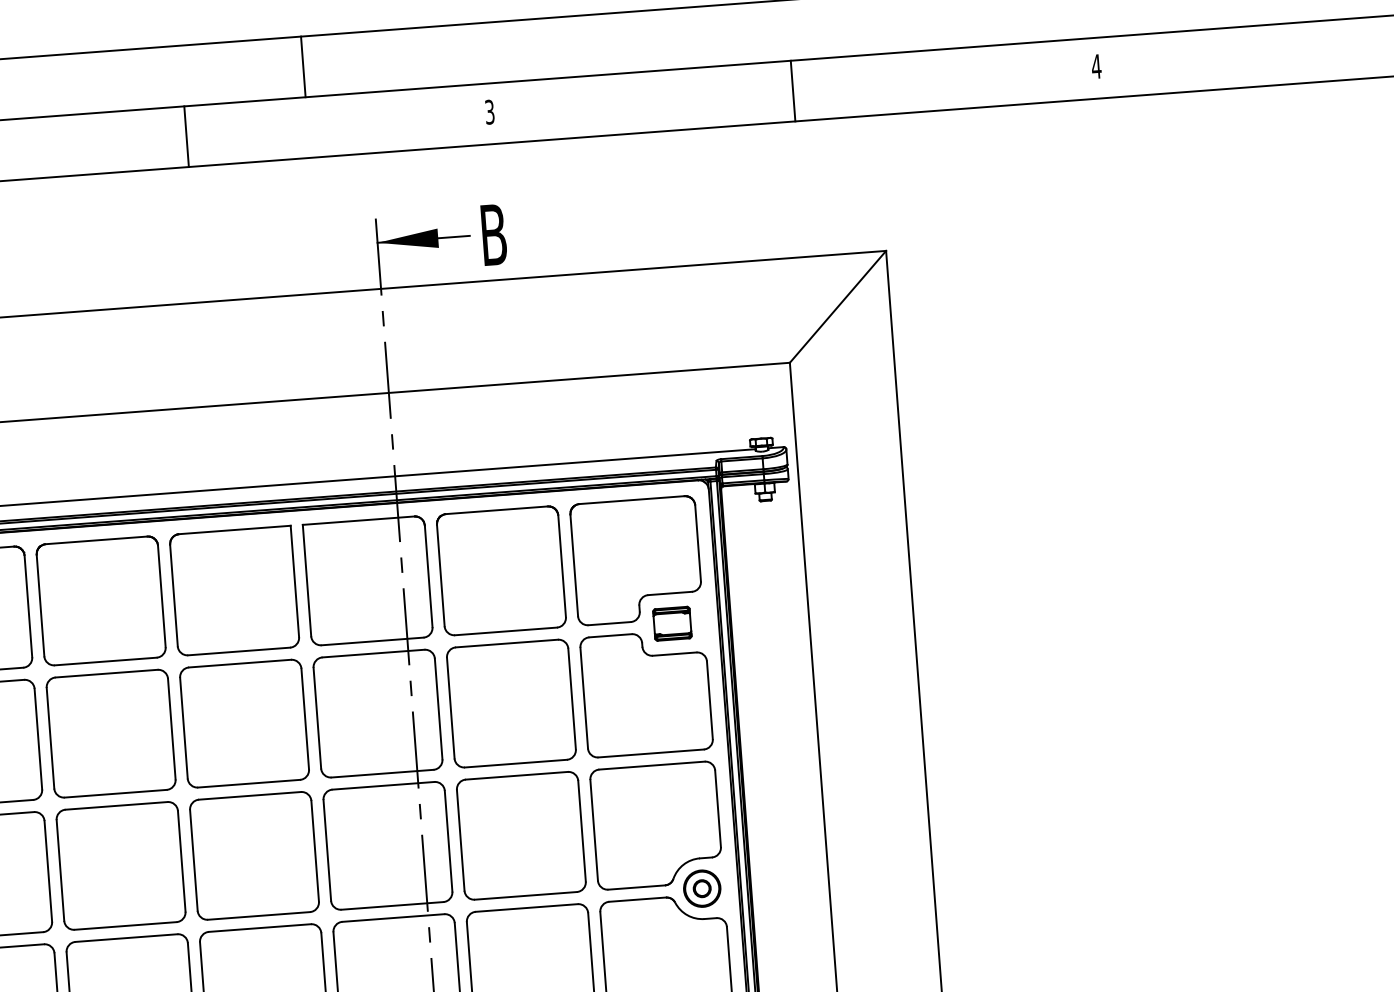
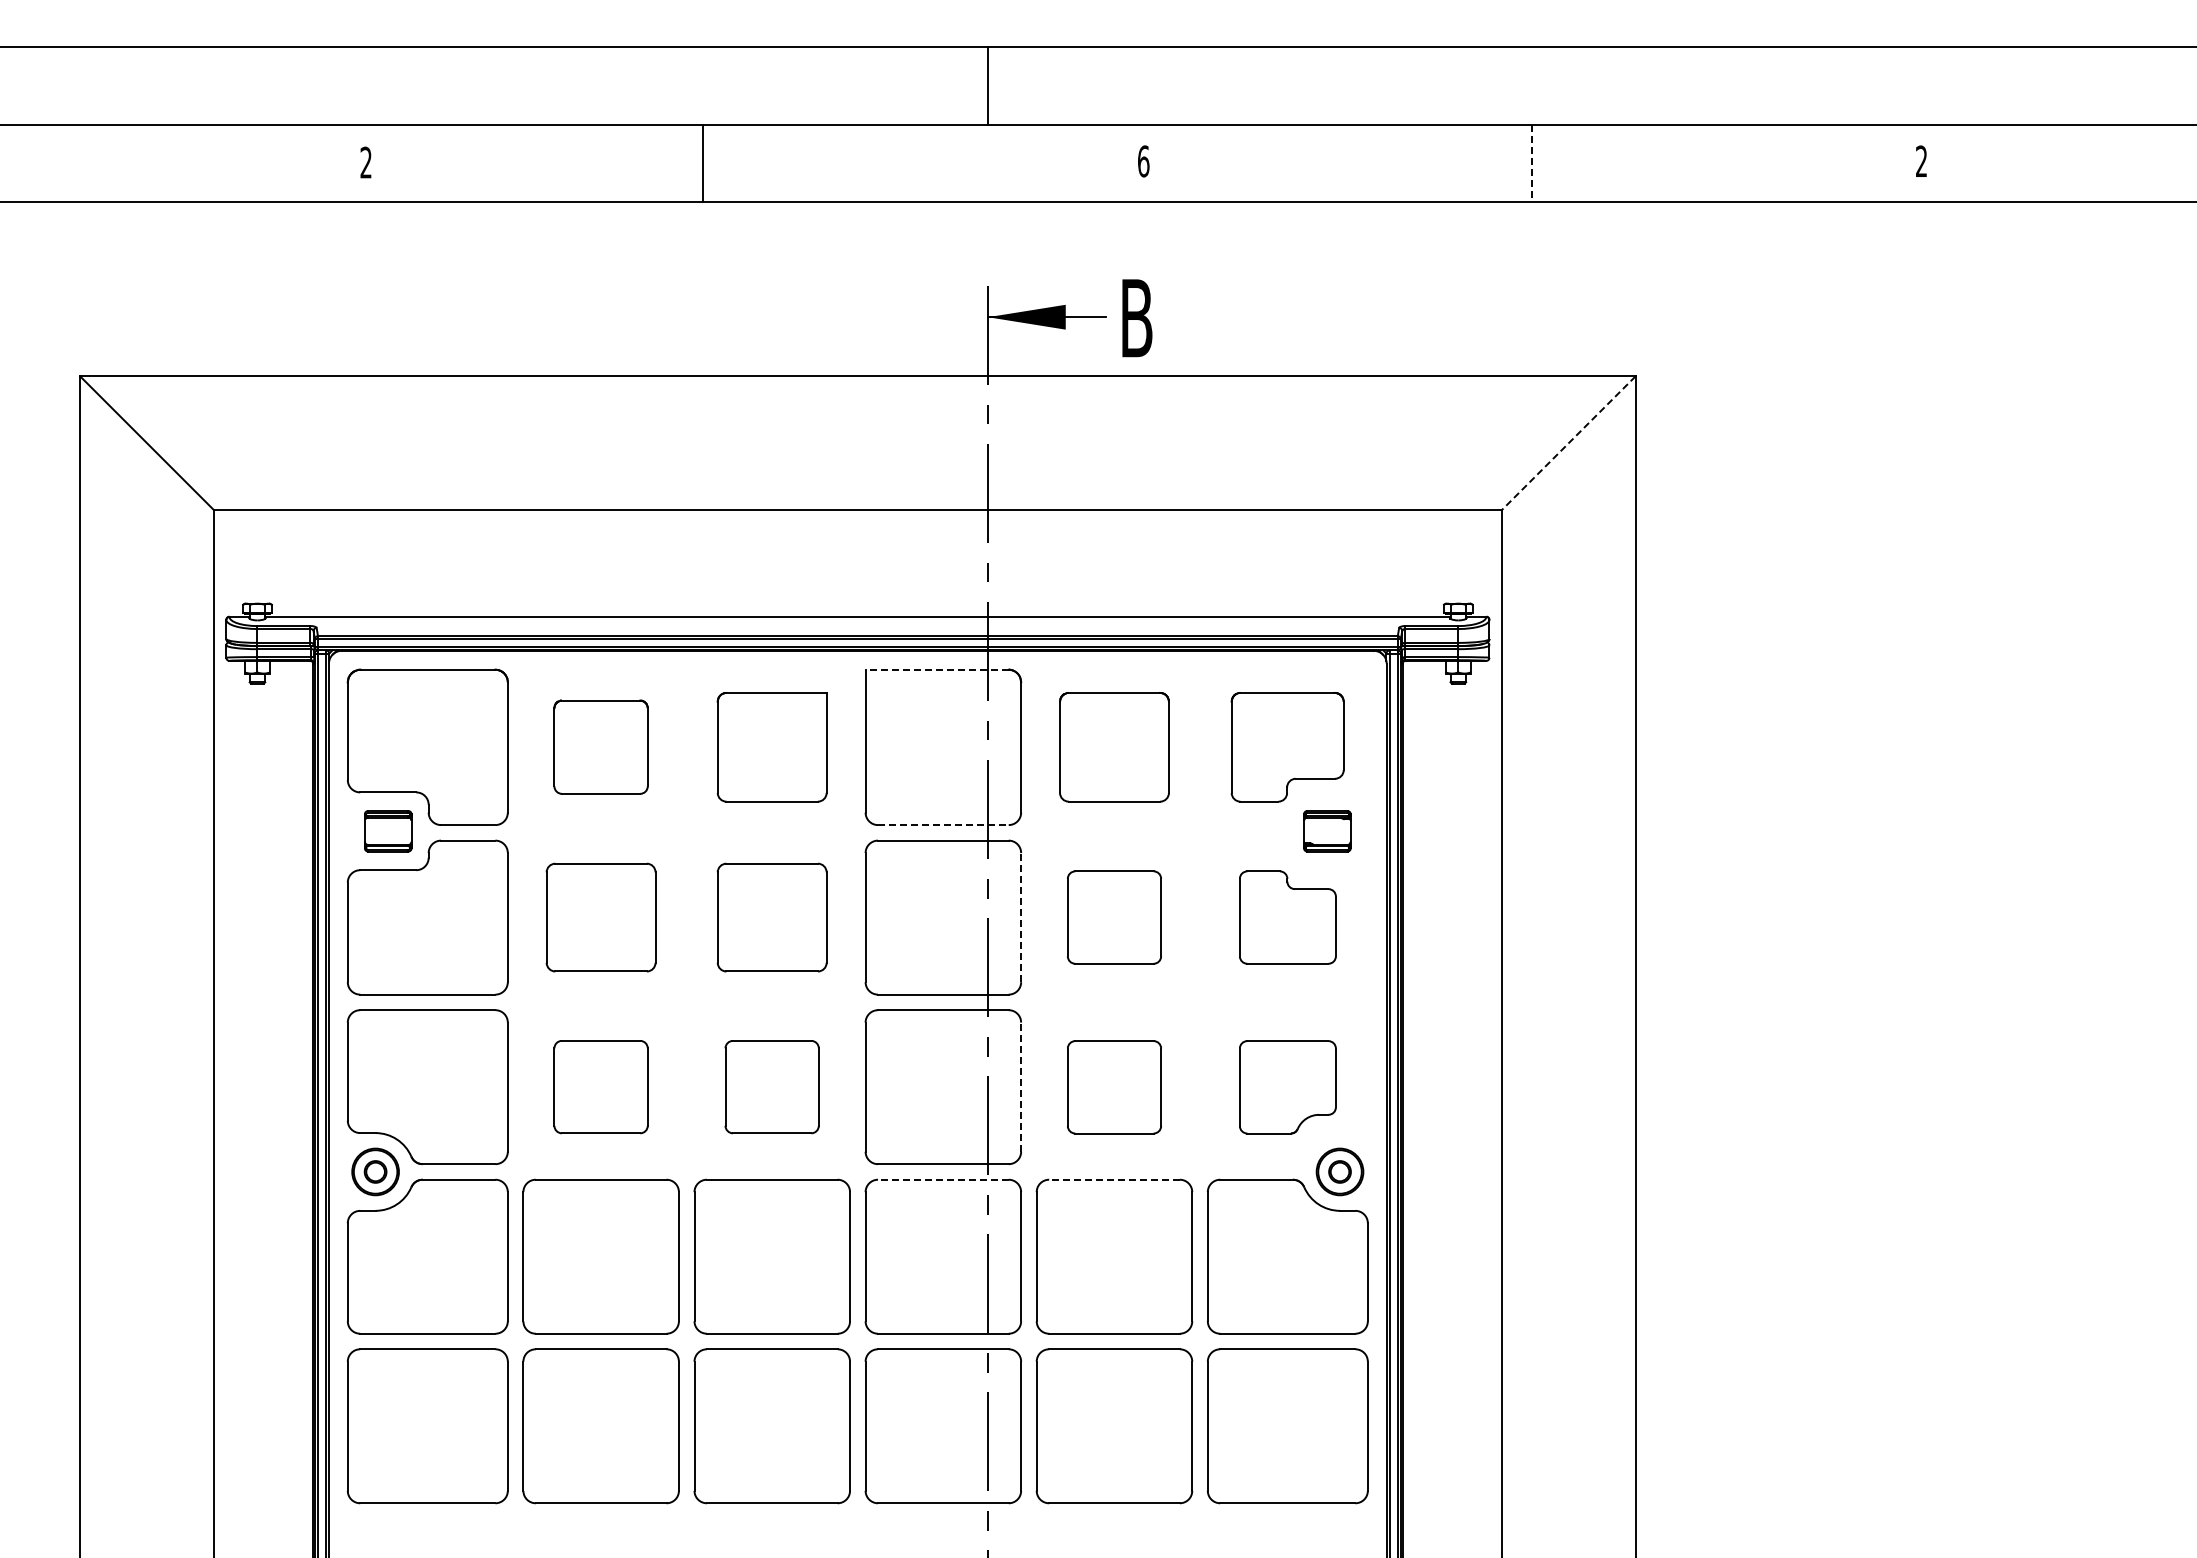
text: (1096, 65) -> (1921, 160), 4 -> 2
line: (303, 66) -> (988, 85), moved
line: (793, 91) -> (1532, 163), solid -> dashed
text: (489, 112) -> (1143, 161), 3 -> 6
line: (186, 136) -> (702, 163), moved
line: (837, 307) -> (1568, 443), solid -> dashed
line: (358, 520) -> (936, 669), solid -> dashed
part: (636, 560) -> (1287, 746), size x0.7
part: (501, 570) -> (1114, 746), size x0.7
part: (233, 590) -> (771, 746), size x0.7
part: (100, 600) -> (600, 746), size x0.6
line: (372, 641) -> (943, 825), solid -> dashed
part: (646, 693) -> (1287, 917), size x0.6
part: (511, 703) -> (1114, 917), size x0.6
line: (438, 708) -> (1021, 917), solid -> dashed
part: (243, 723) -> (771, 917), size x0.7
part: (110, 733) -> (600, 917), size x0.7
part: (656, 825) -> (1287, 1087), size x0.6
part: (521, 836) -> (1114, 1087), size x0.6
line: (448, 841) -> (1021, 1087), solid -> dashed
part: (253, 855) -> (771, 1086), size x0.6
part: (120, 865) -> (600, 1086), size x0.6
line: (526, 907) -> (1113, 1179), solid -> dashed
line: (392, 917) -> (942, 1179), solid -> dashed

